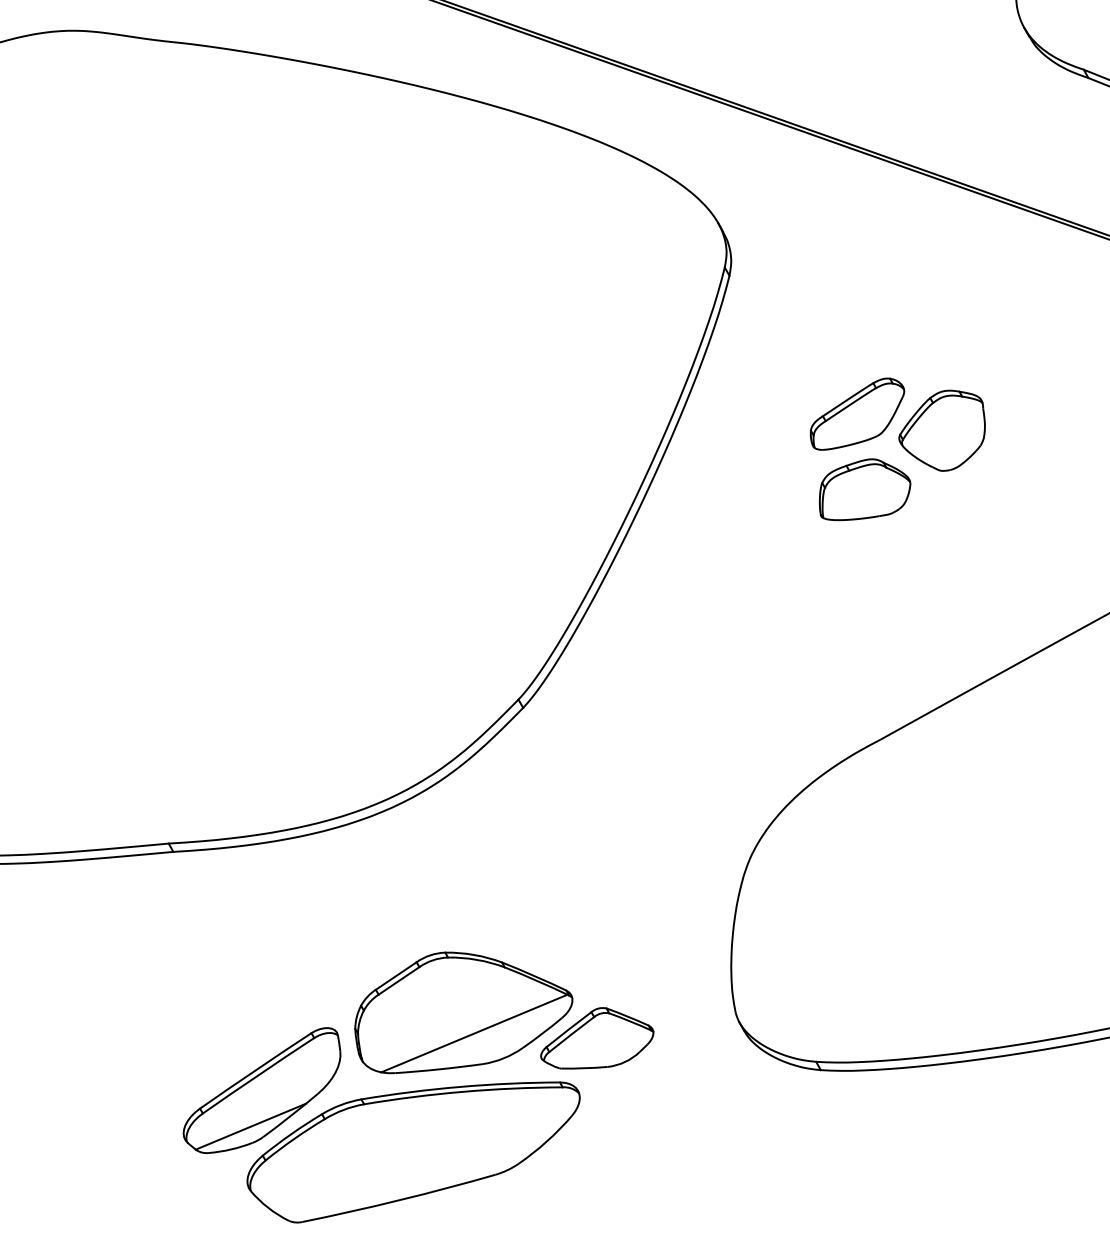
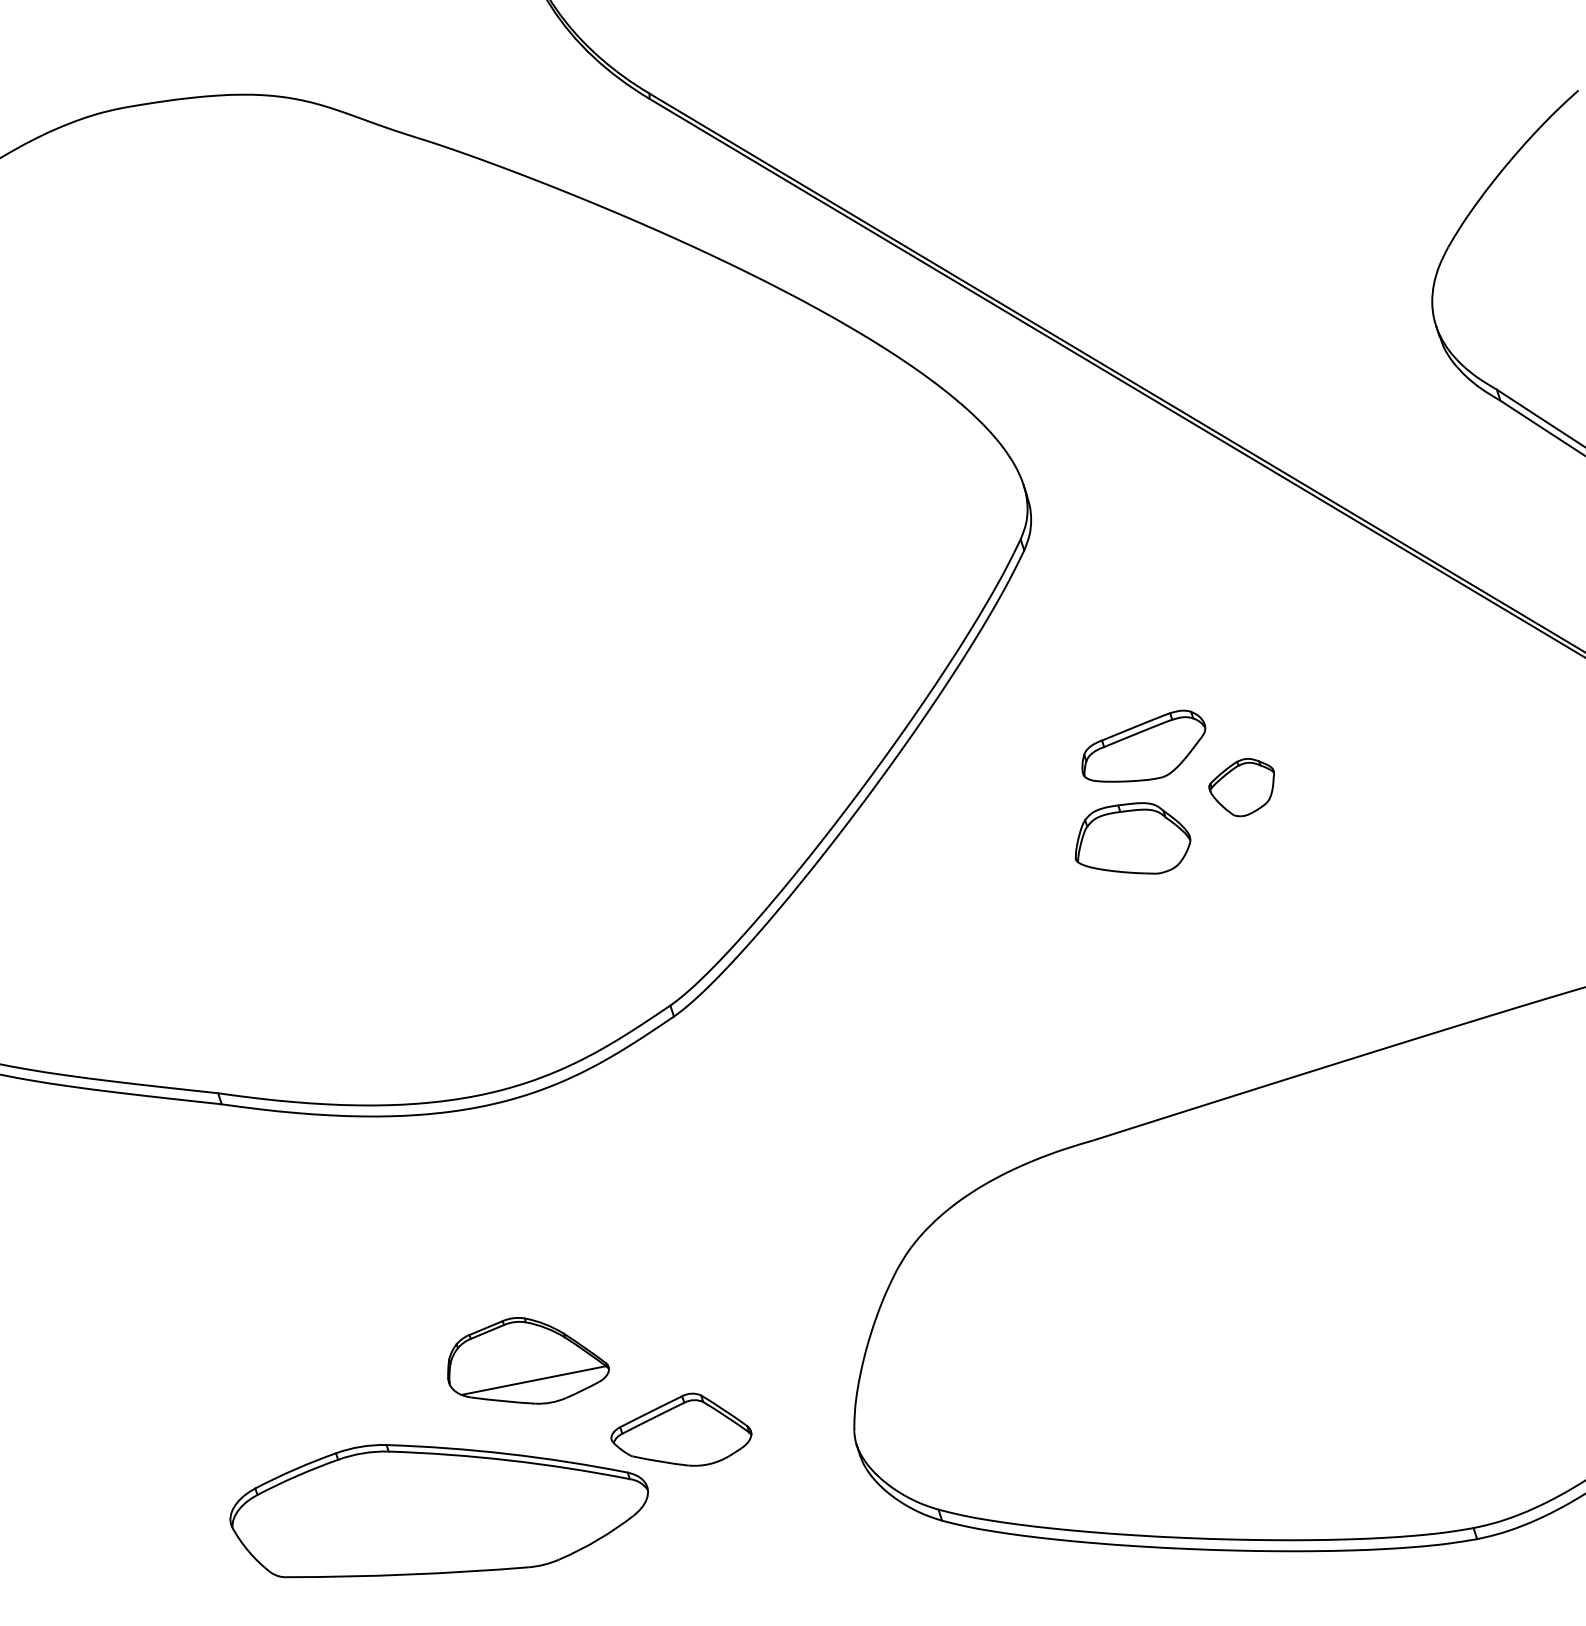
part: (942, 431) -> (1241, 787), size x0.6
part: (461, 1008) -> (528, 1360), size x0.6
part: (261, 1092) -> (269, 1412), removed

